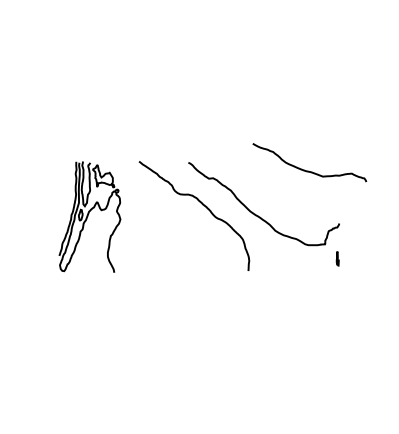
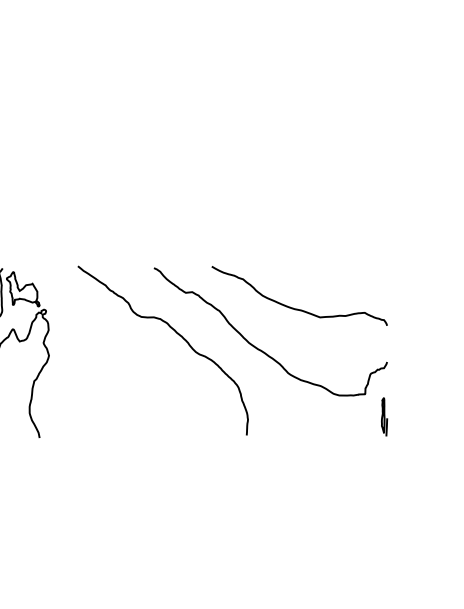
curve: (308, 170) -> (297, 307), moved
part: (337, 258) -> (384, 416), size x1.67

